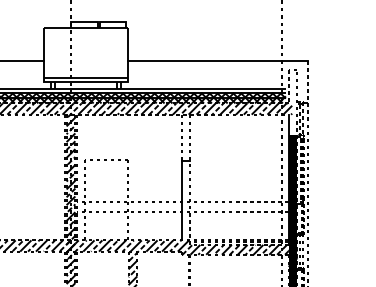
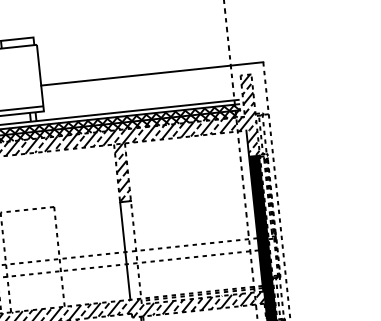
hatch: (292, 102) -> (249, 115), added
hatch: (185, 137) -> (121, 172), added

